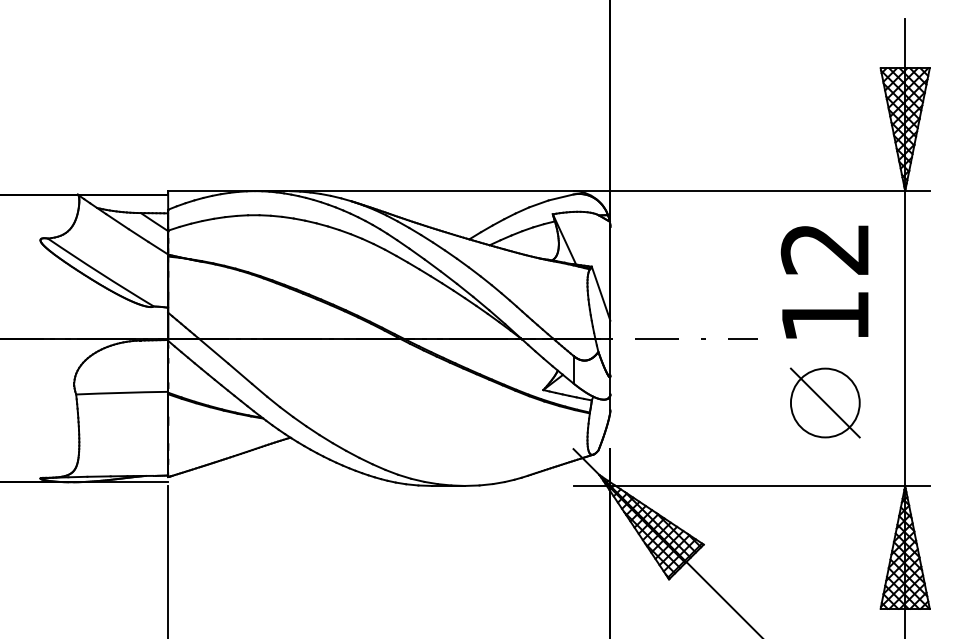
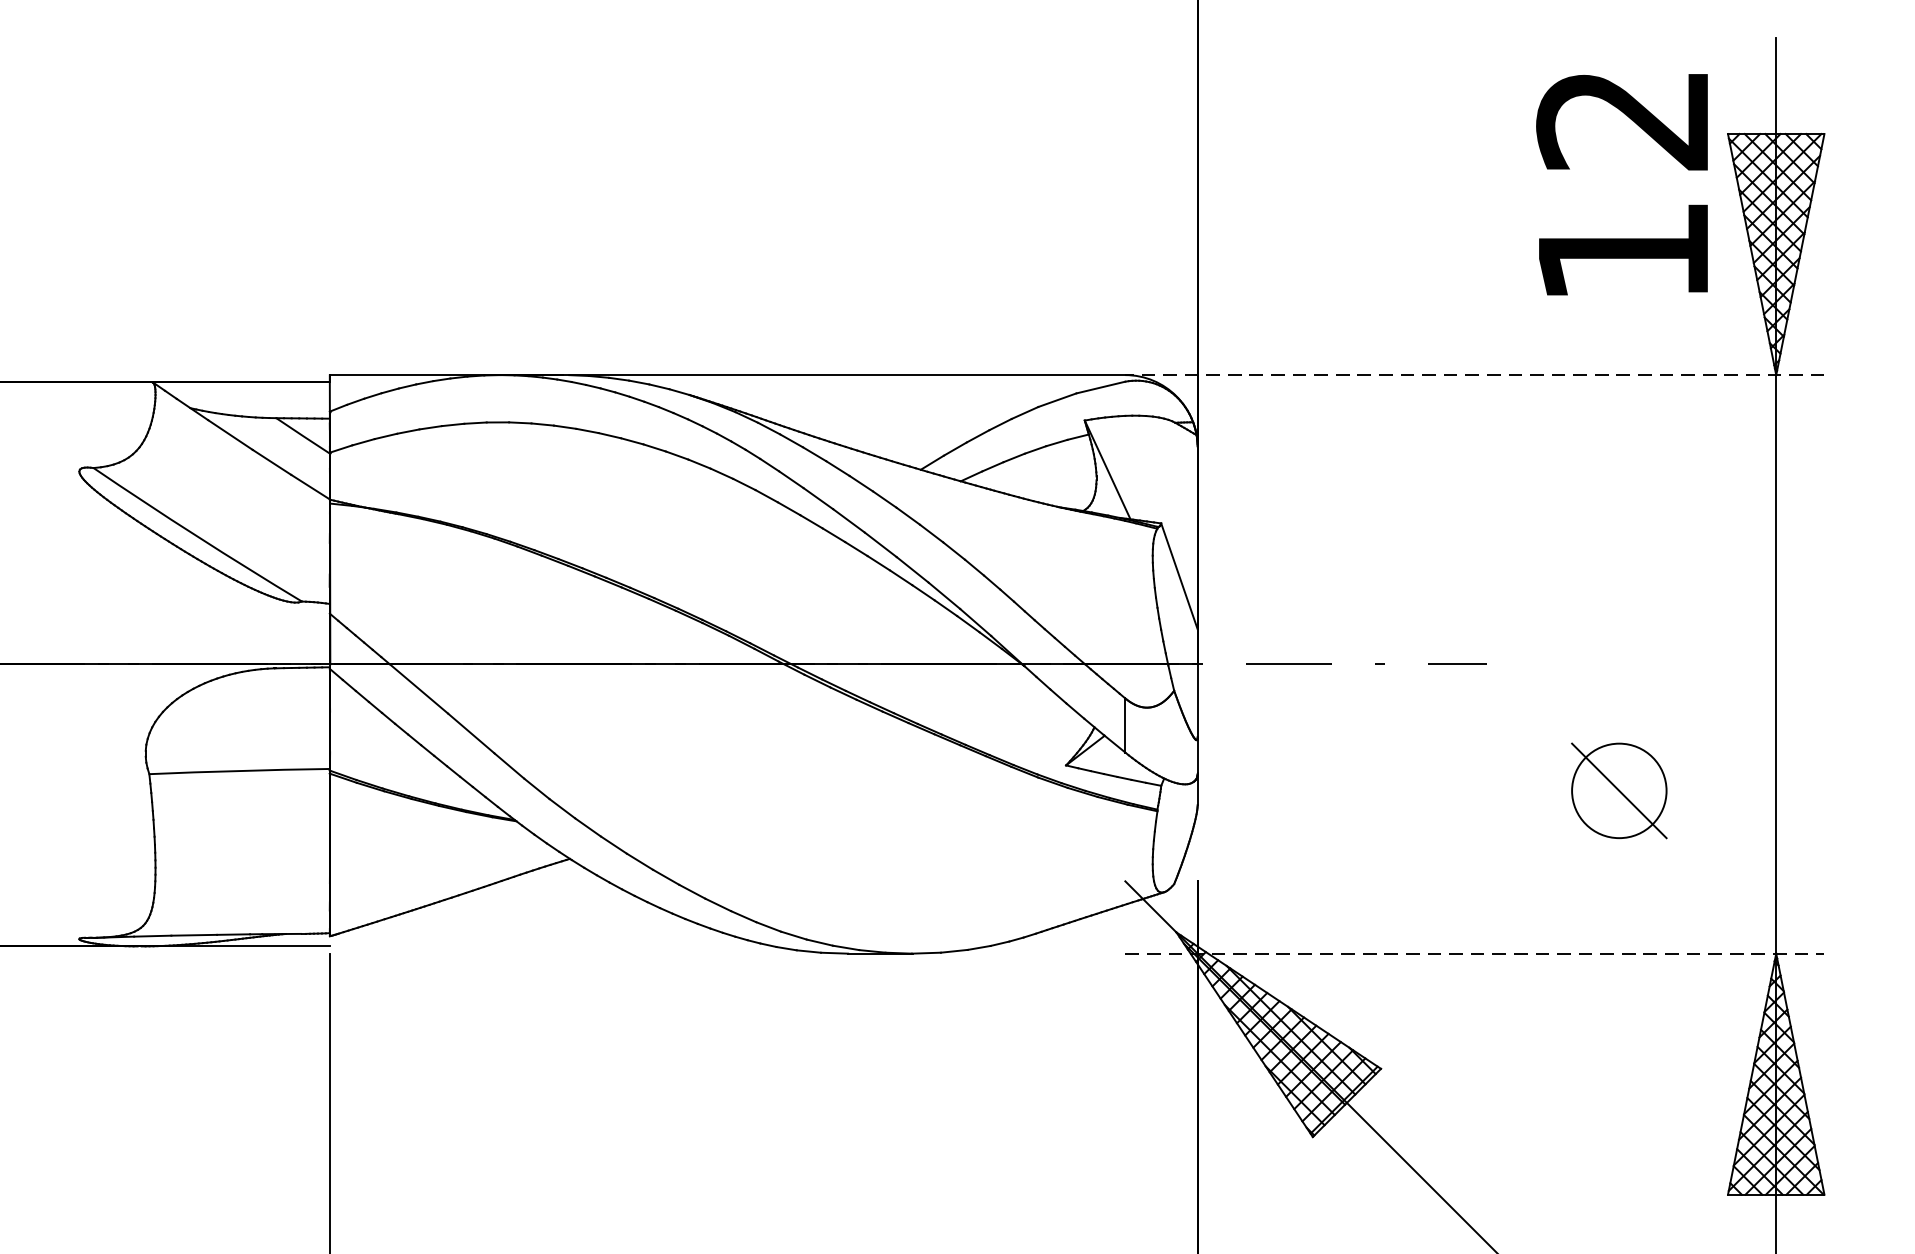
line: (751, 191) -> (1474, 375), solid -> dashed
text: (824, 281) -> (1621, 183), moved
part: (824, 402) -> (1617, 789), size x0.7
line: (752, 485) -> (1476, 952), solid -> dashed

